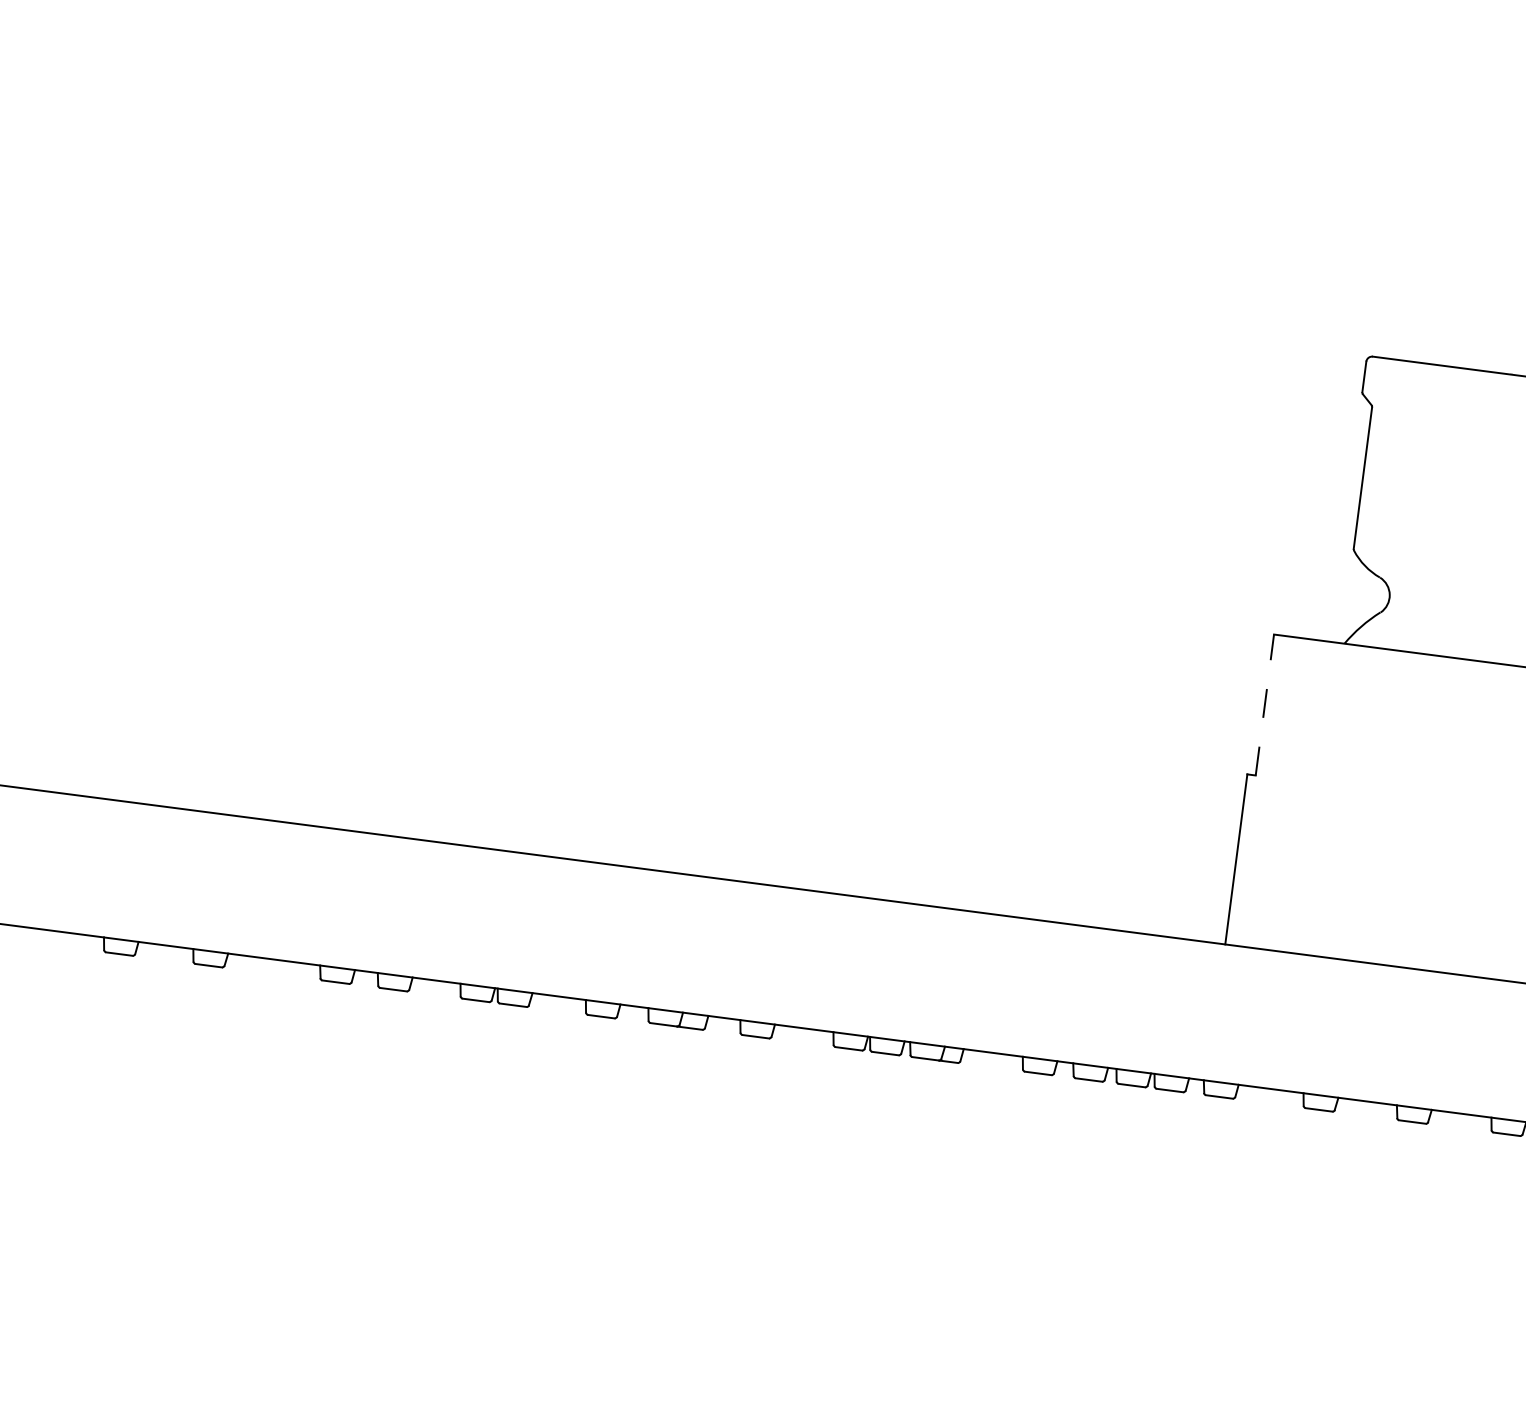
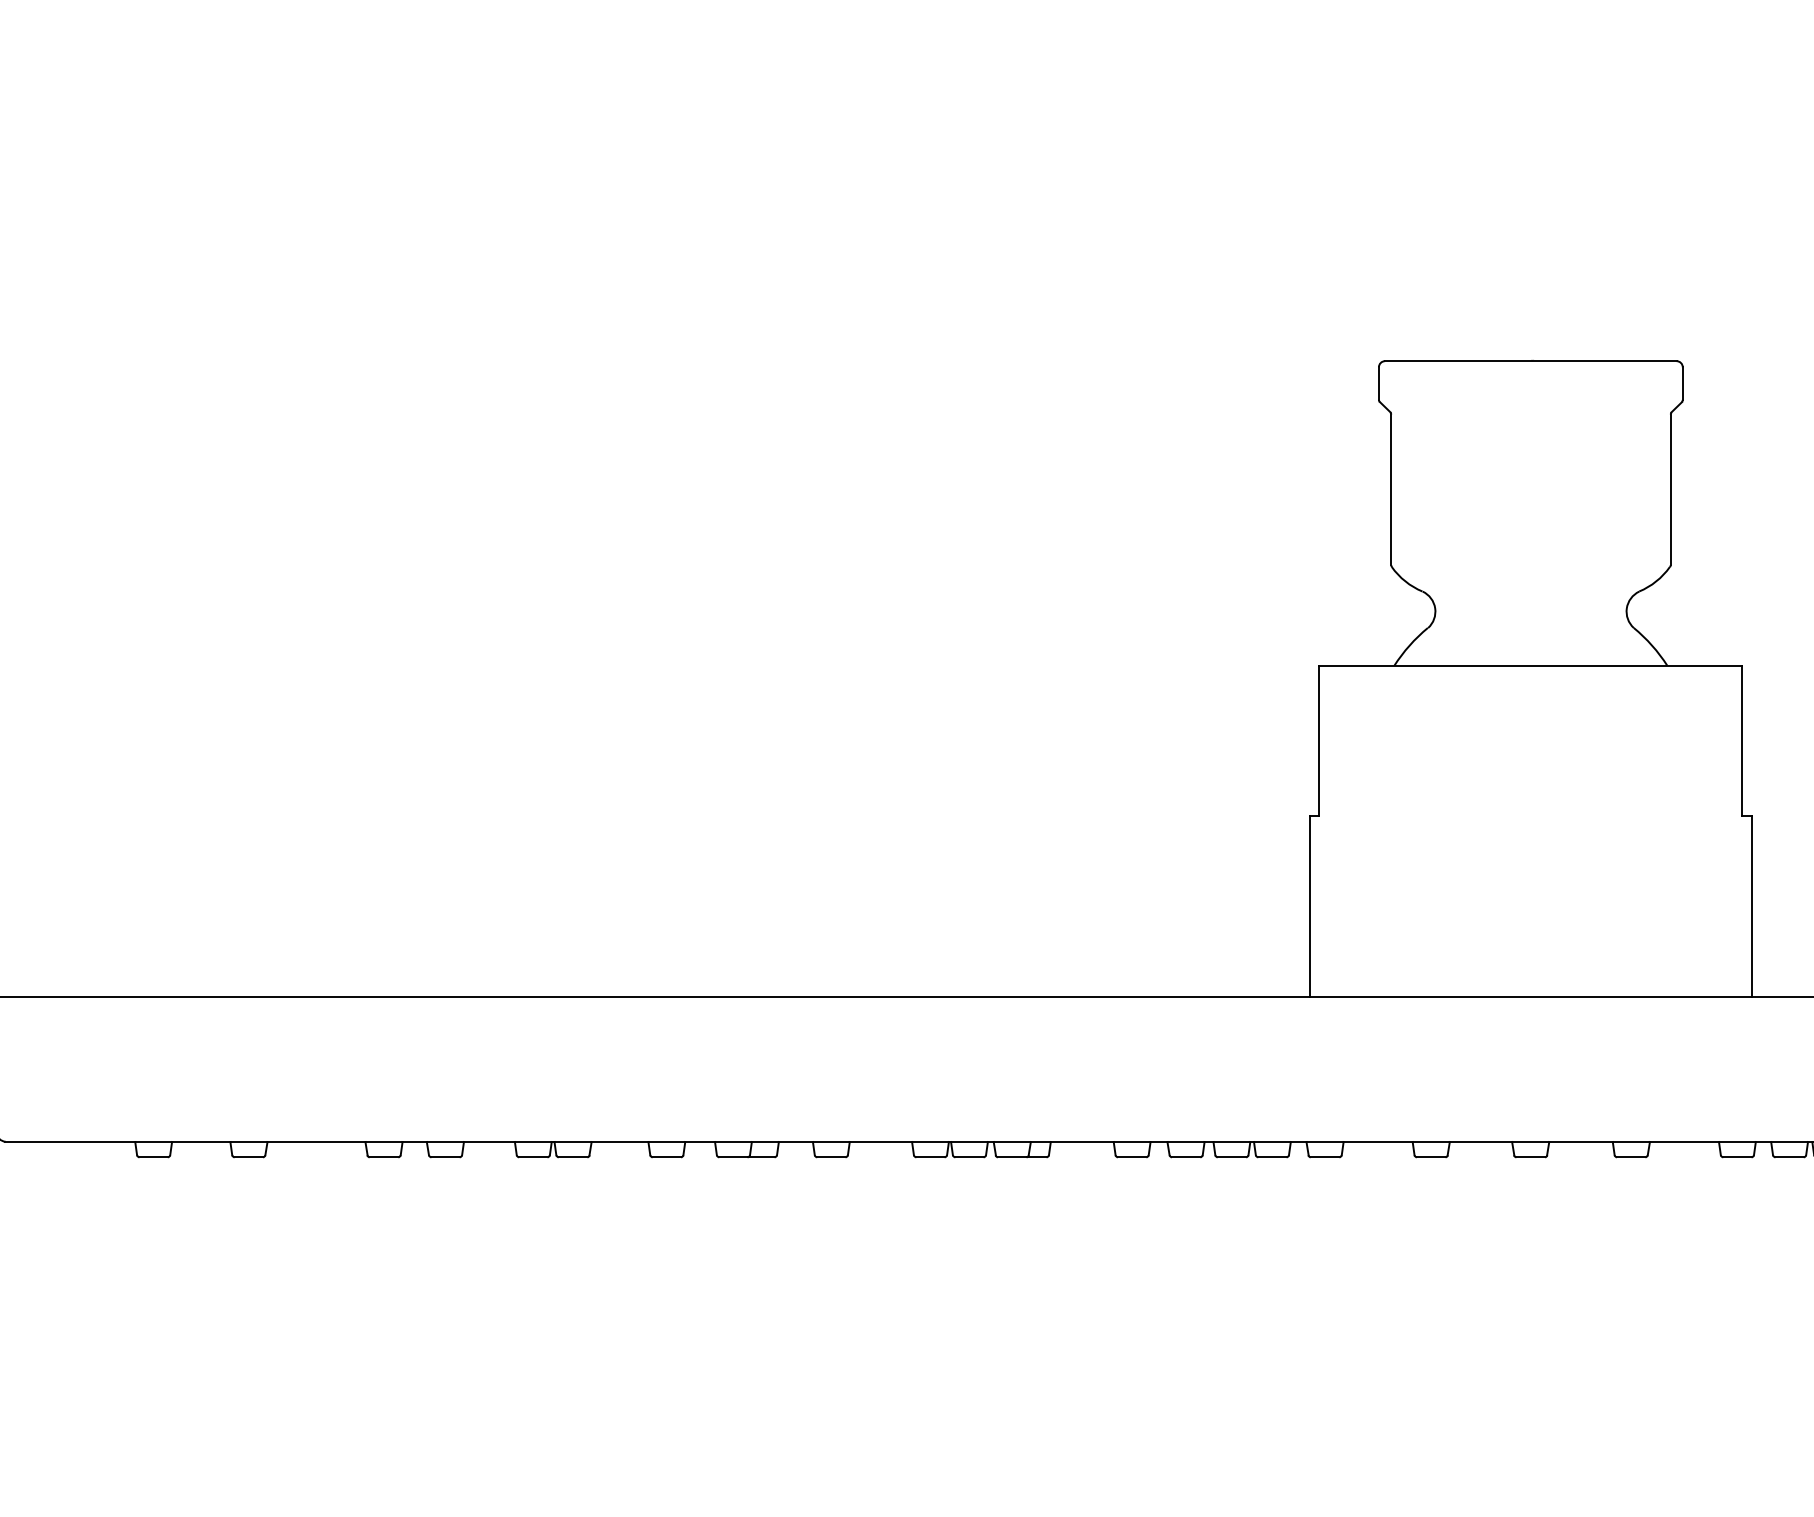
line: (1265, 704) -> (1319, 740), dashed -> solid

